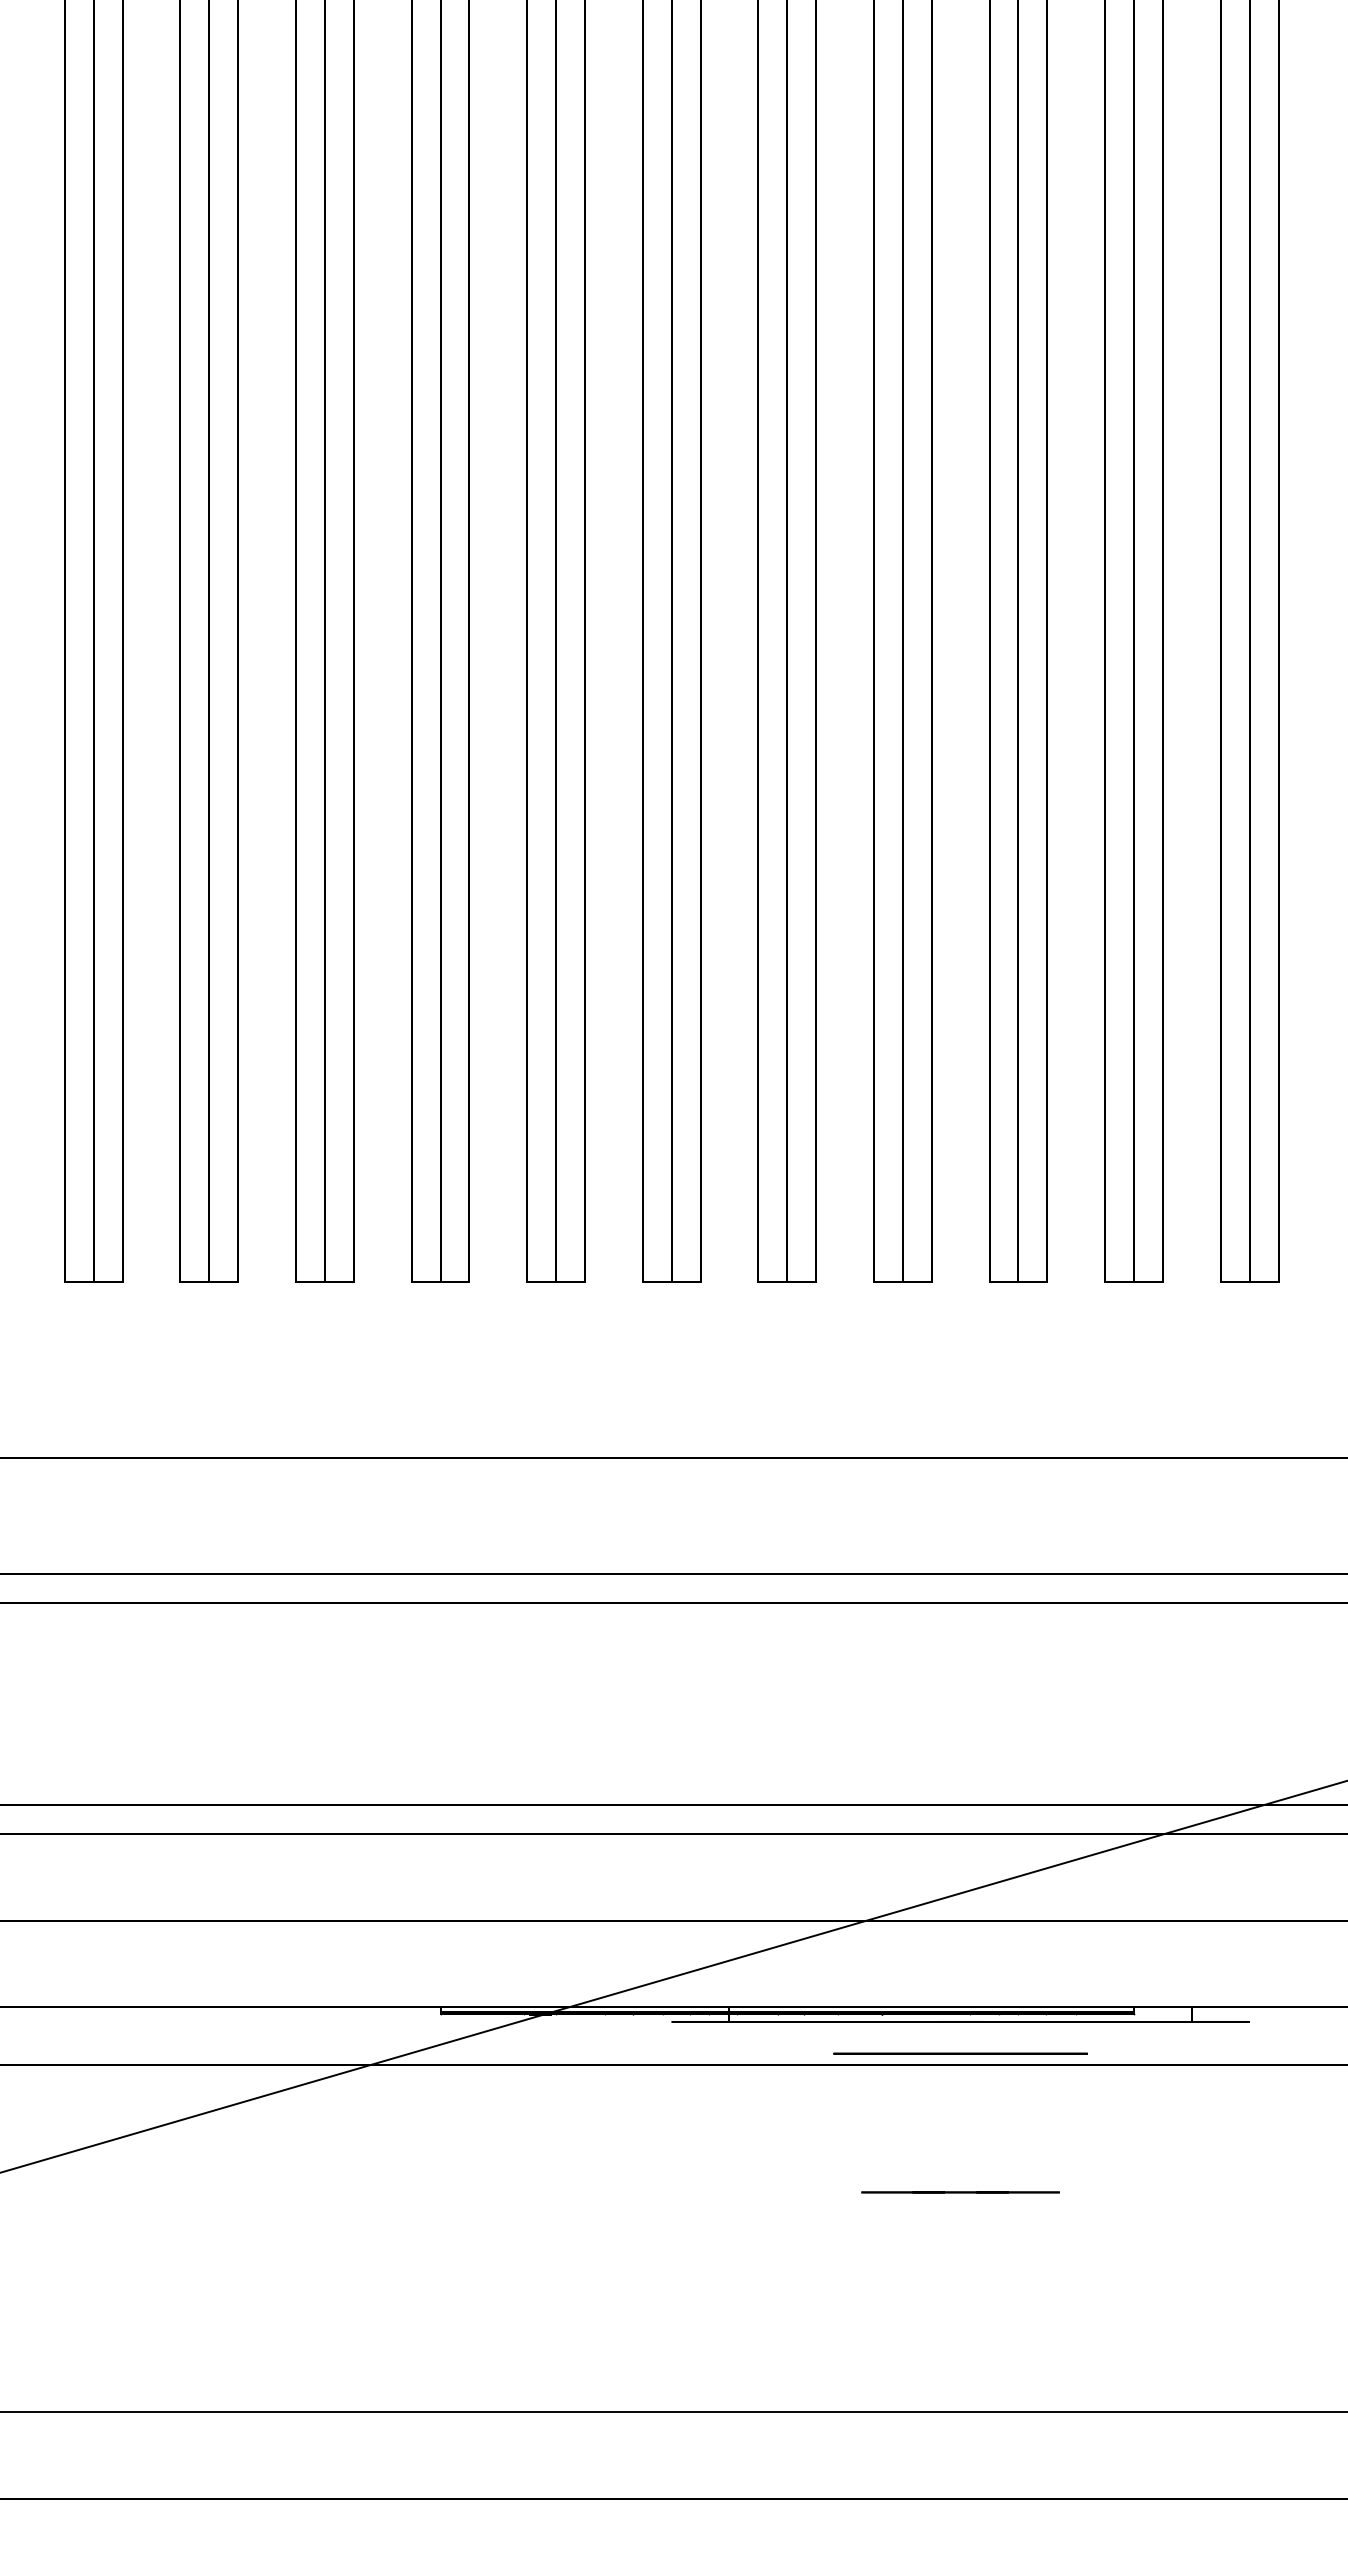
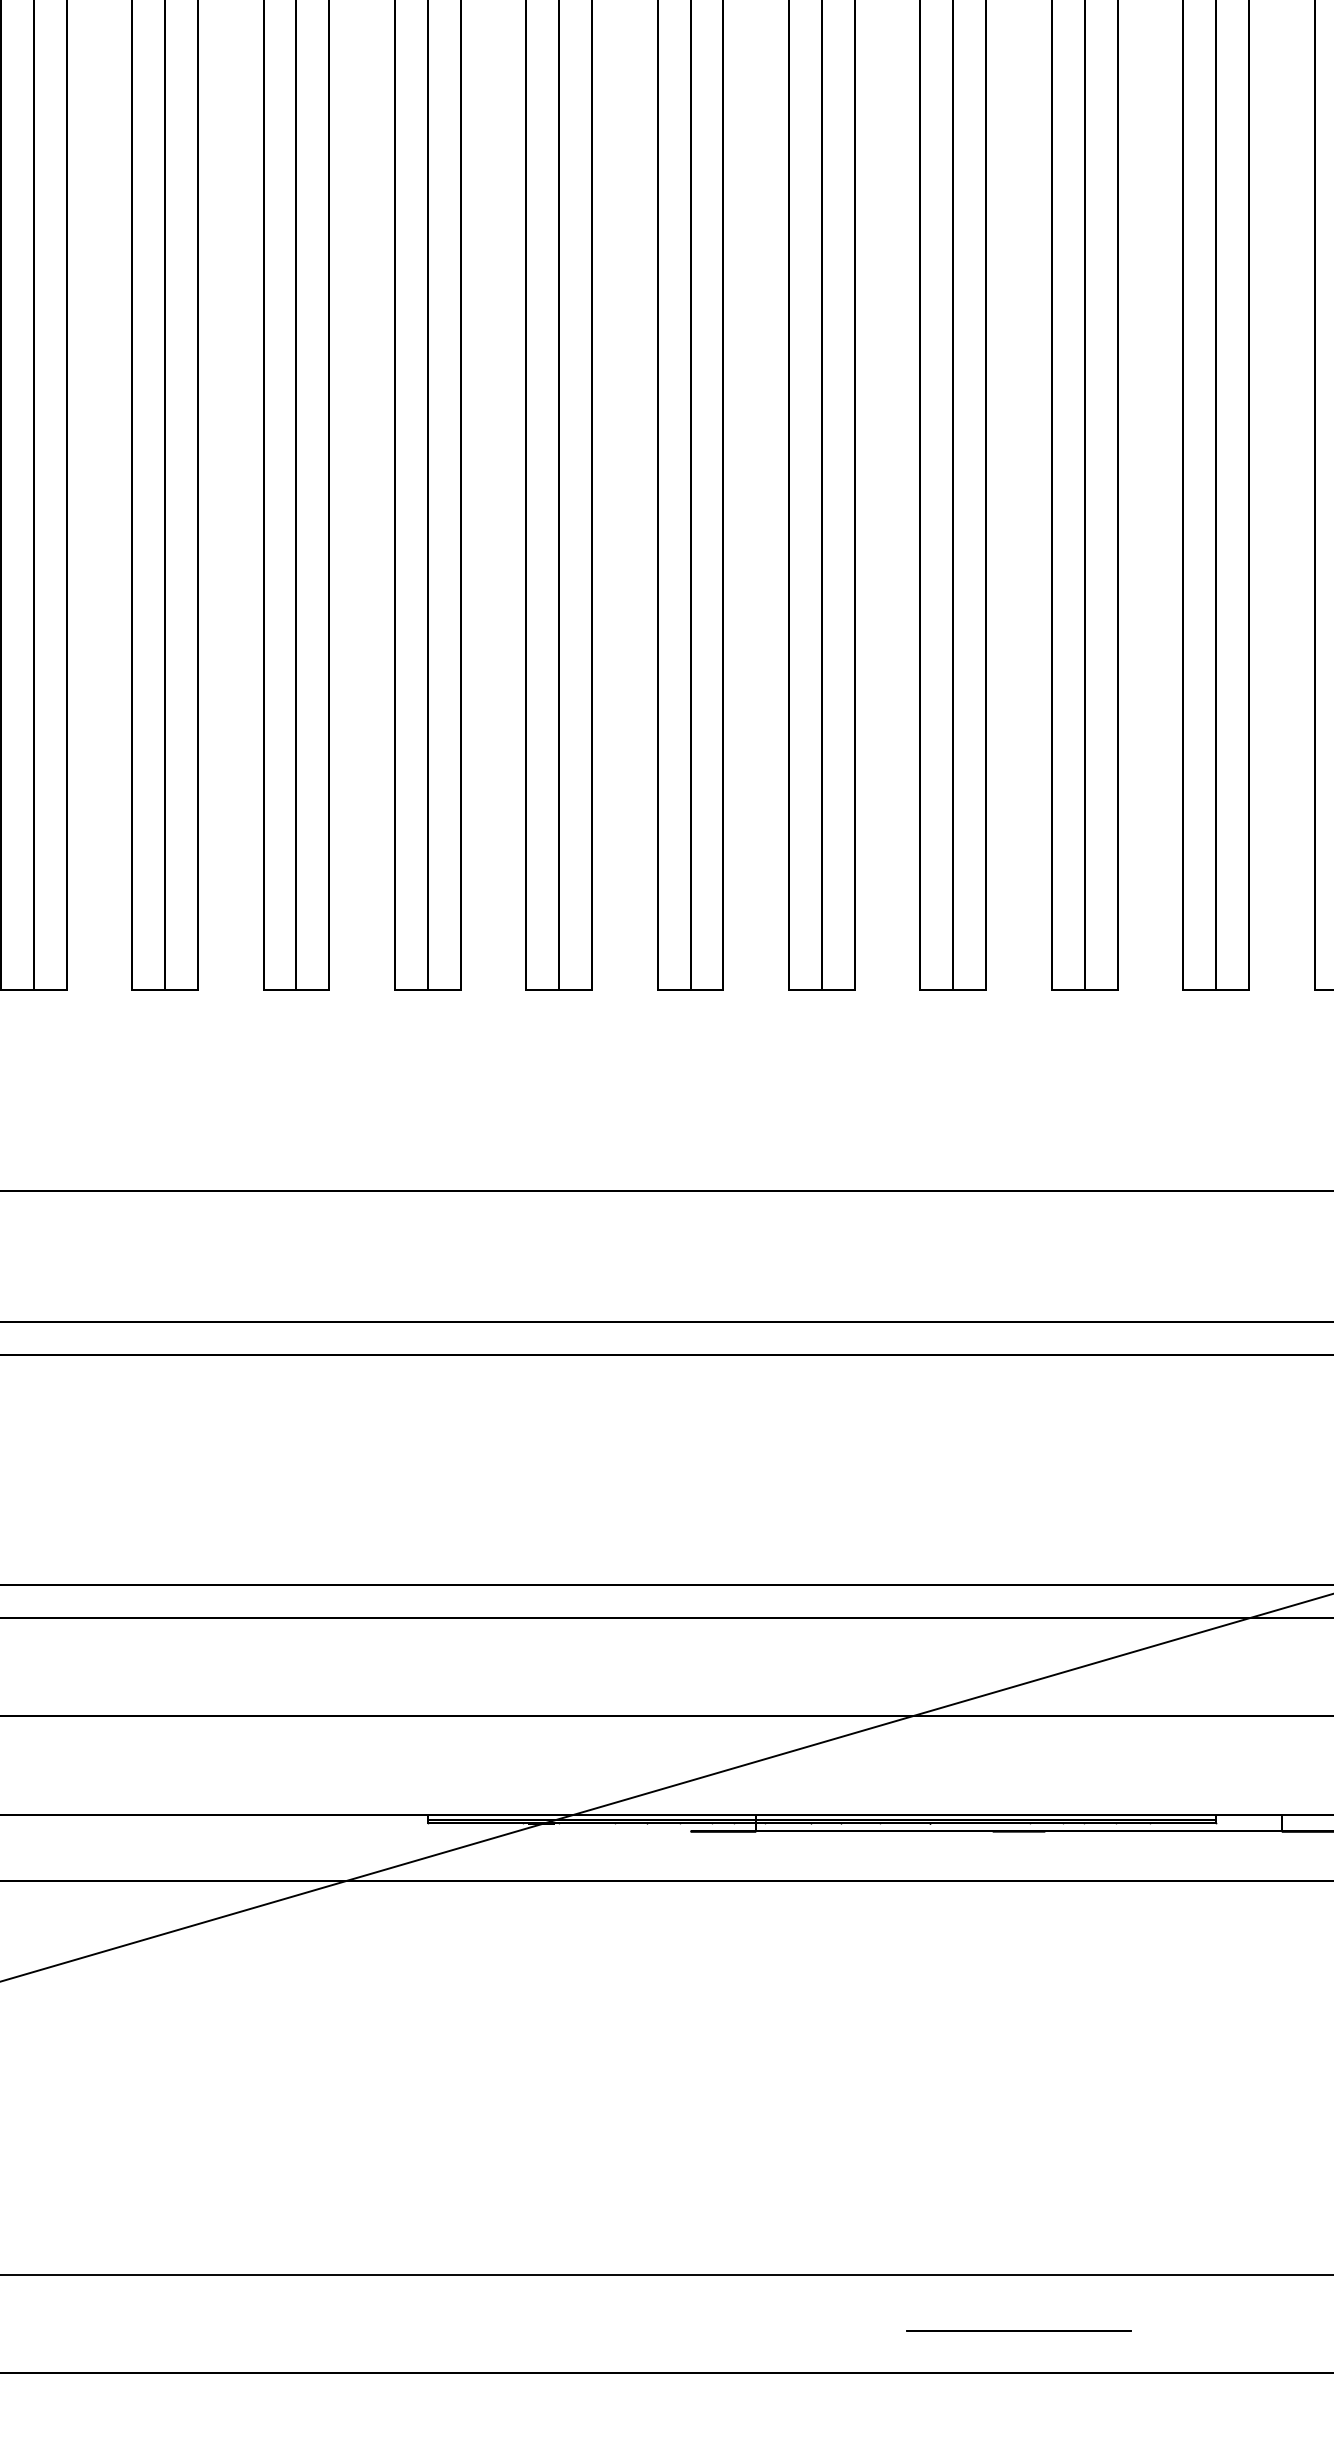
circle: (960, 2053) -> (1018, 1867), removed
line: (960, 2192) -> (1018, 2331), moved

